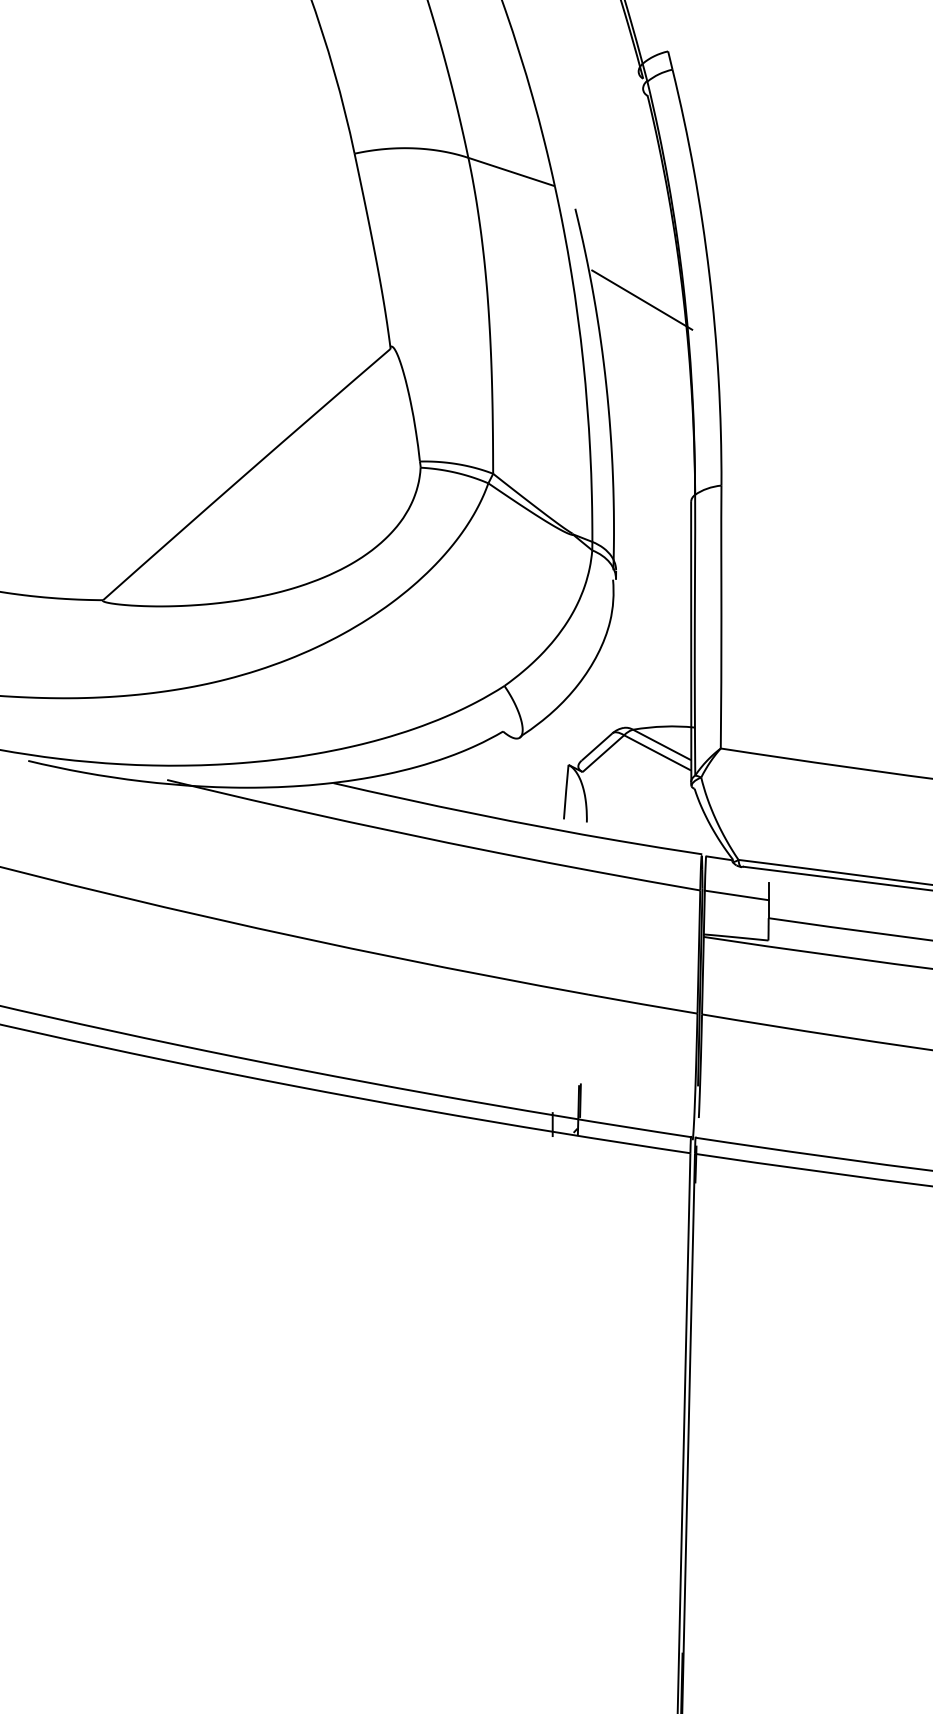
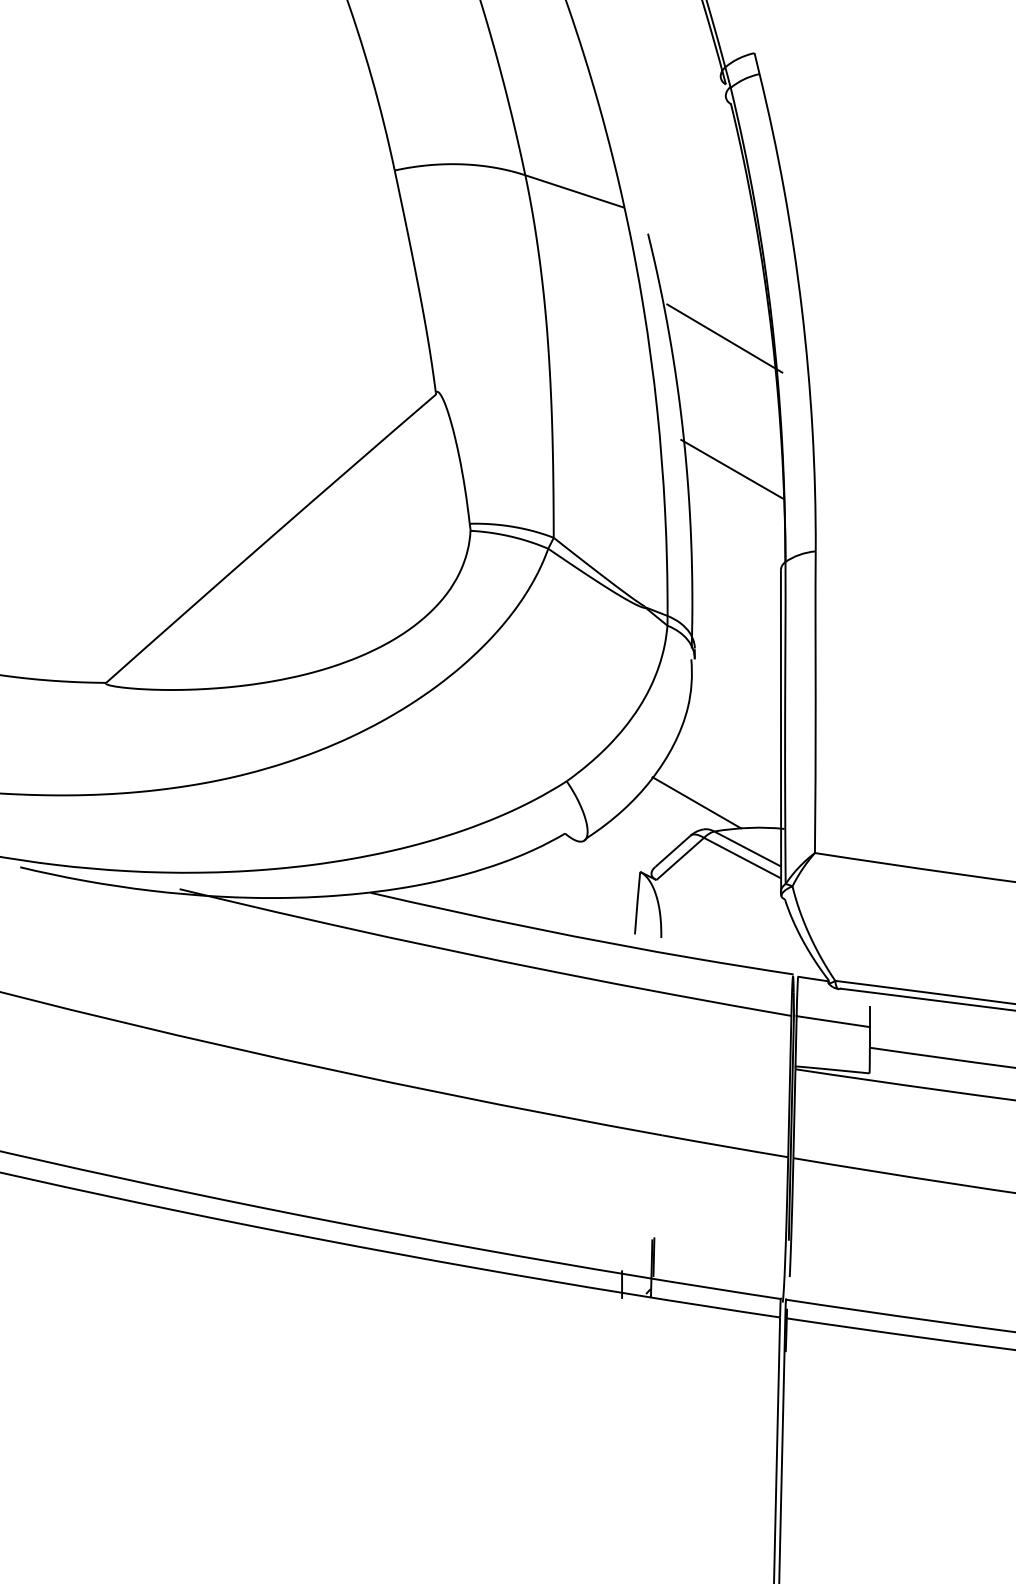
line: (648, 413) -> (731, 468), added
line: (617, 704) -> (696, 802), added

